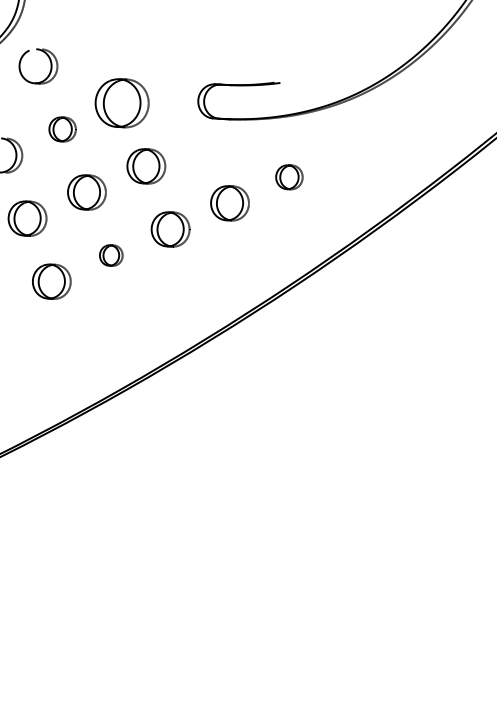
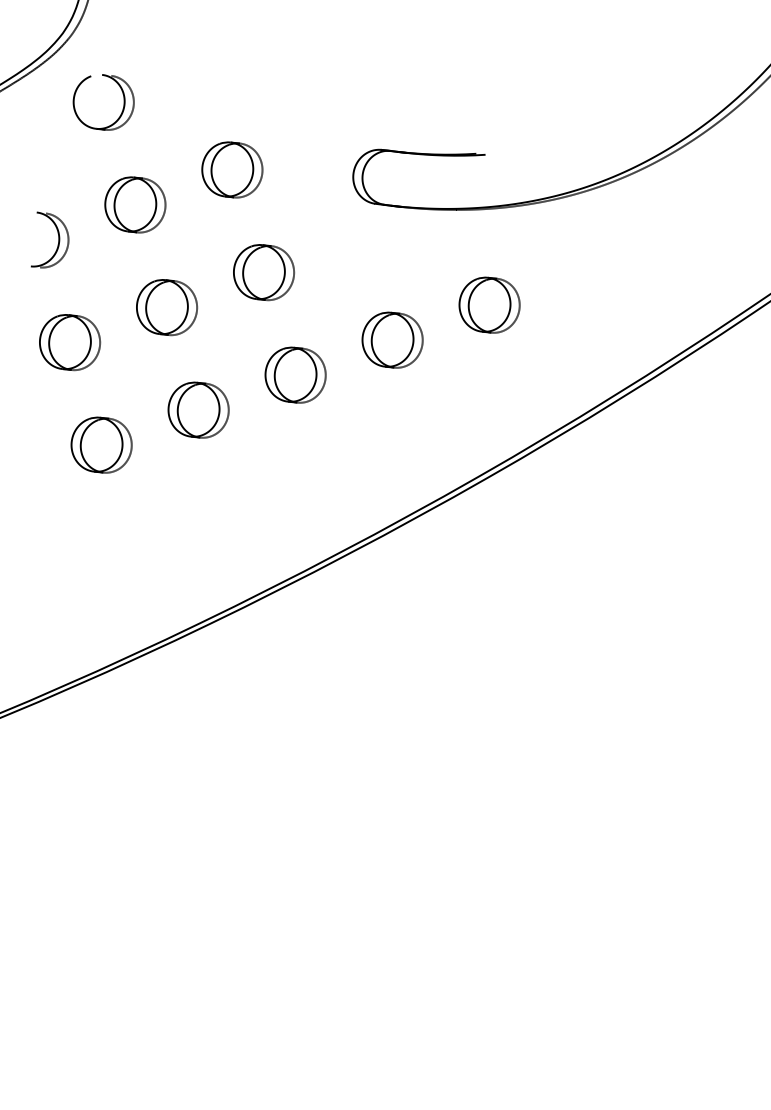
part: (121, 103) -> (231, 170), size x0.71
part: (62, 129) -> (135, 205), size x1.43
part: (289, 177) -> (489, 305), size x1.43
part: (111, 255) -> (199, 410), size x1.67

